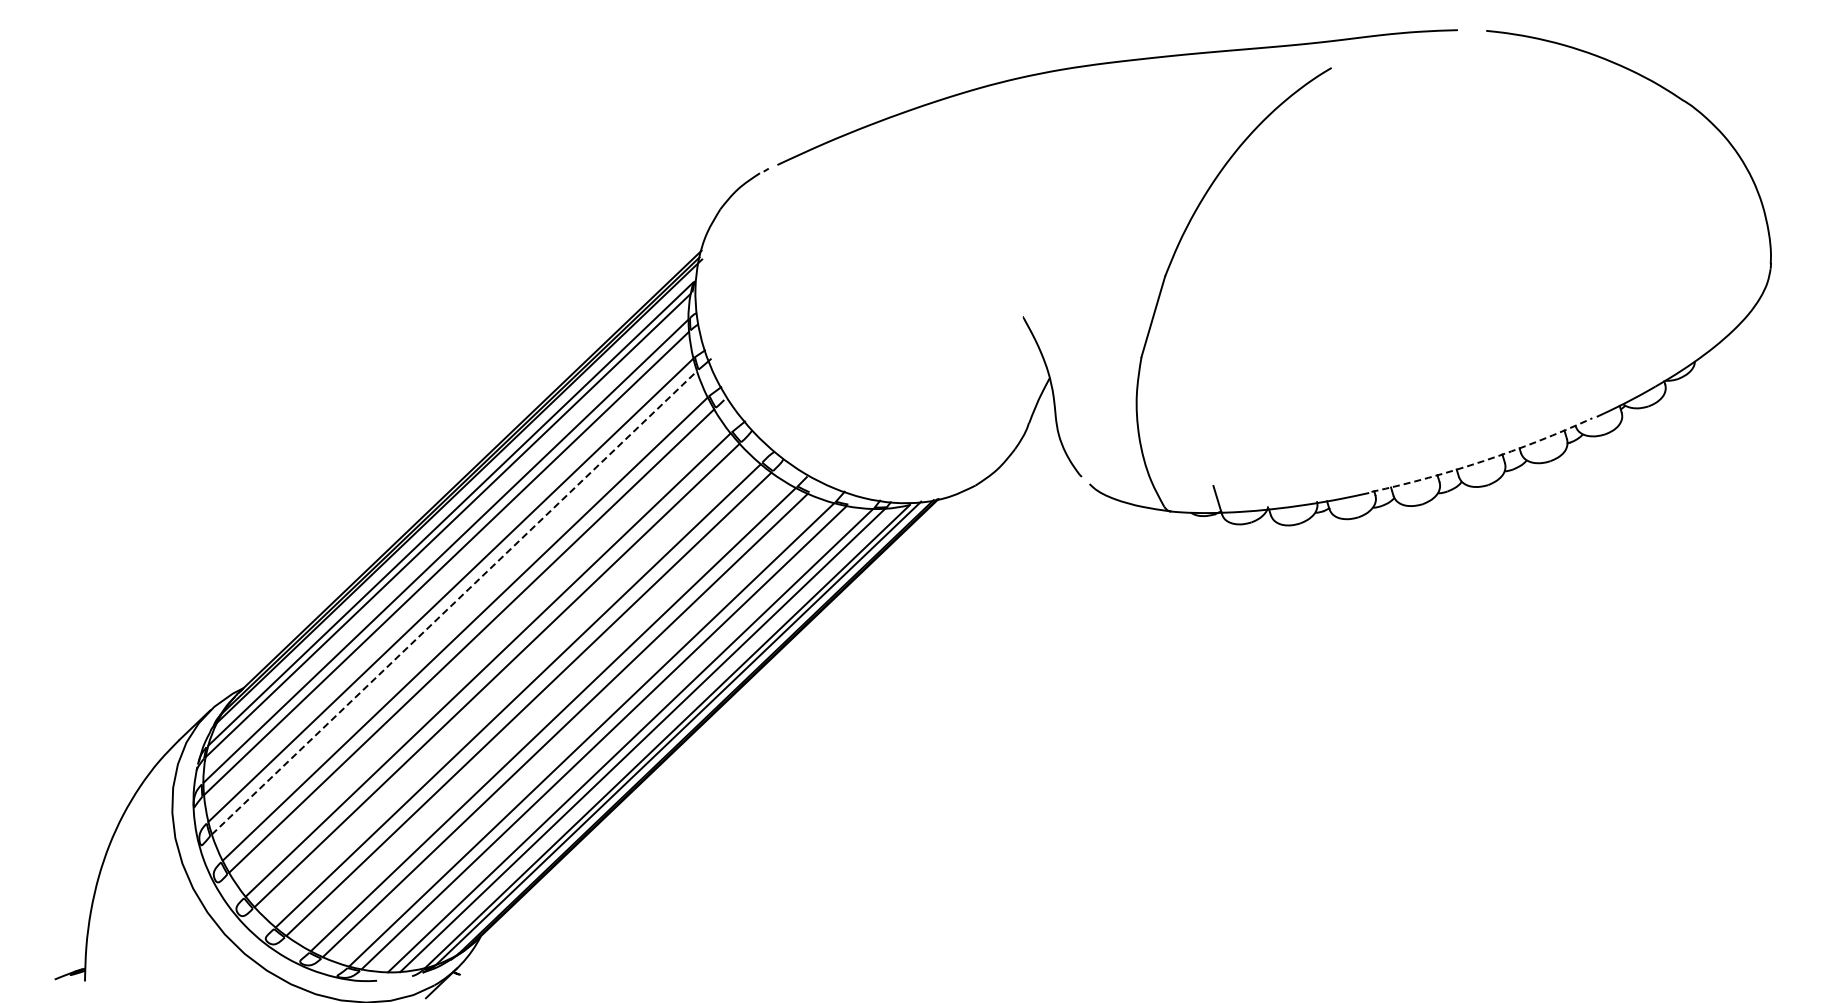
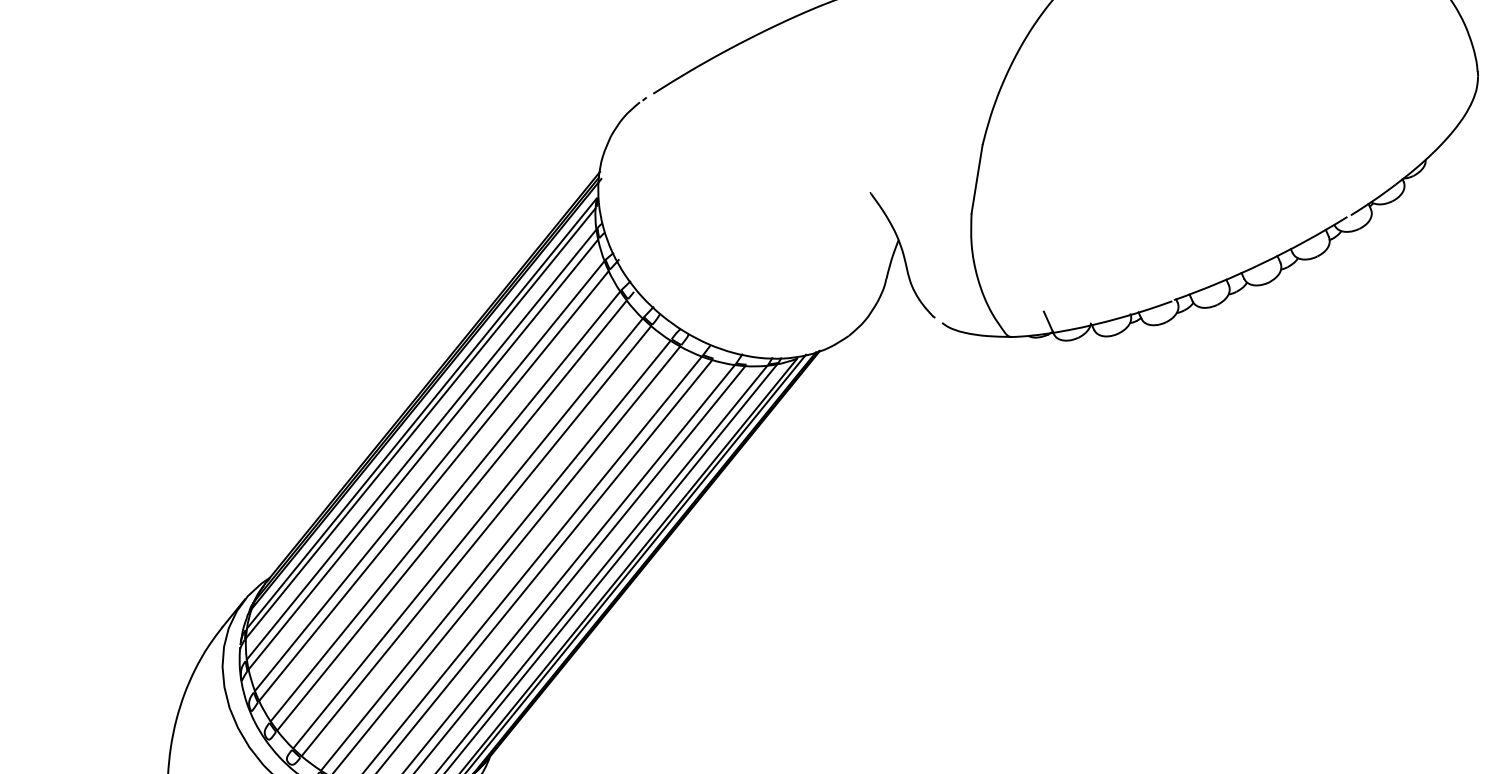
arc: (1483, 460) -> (1262, 262), dashed -> solid
line: (454, 602) -> (433, 485), dashed -> solid

